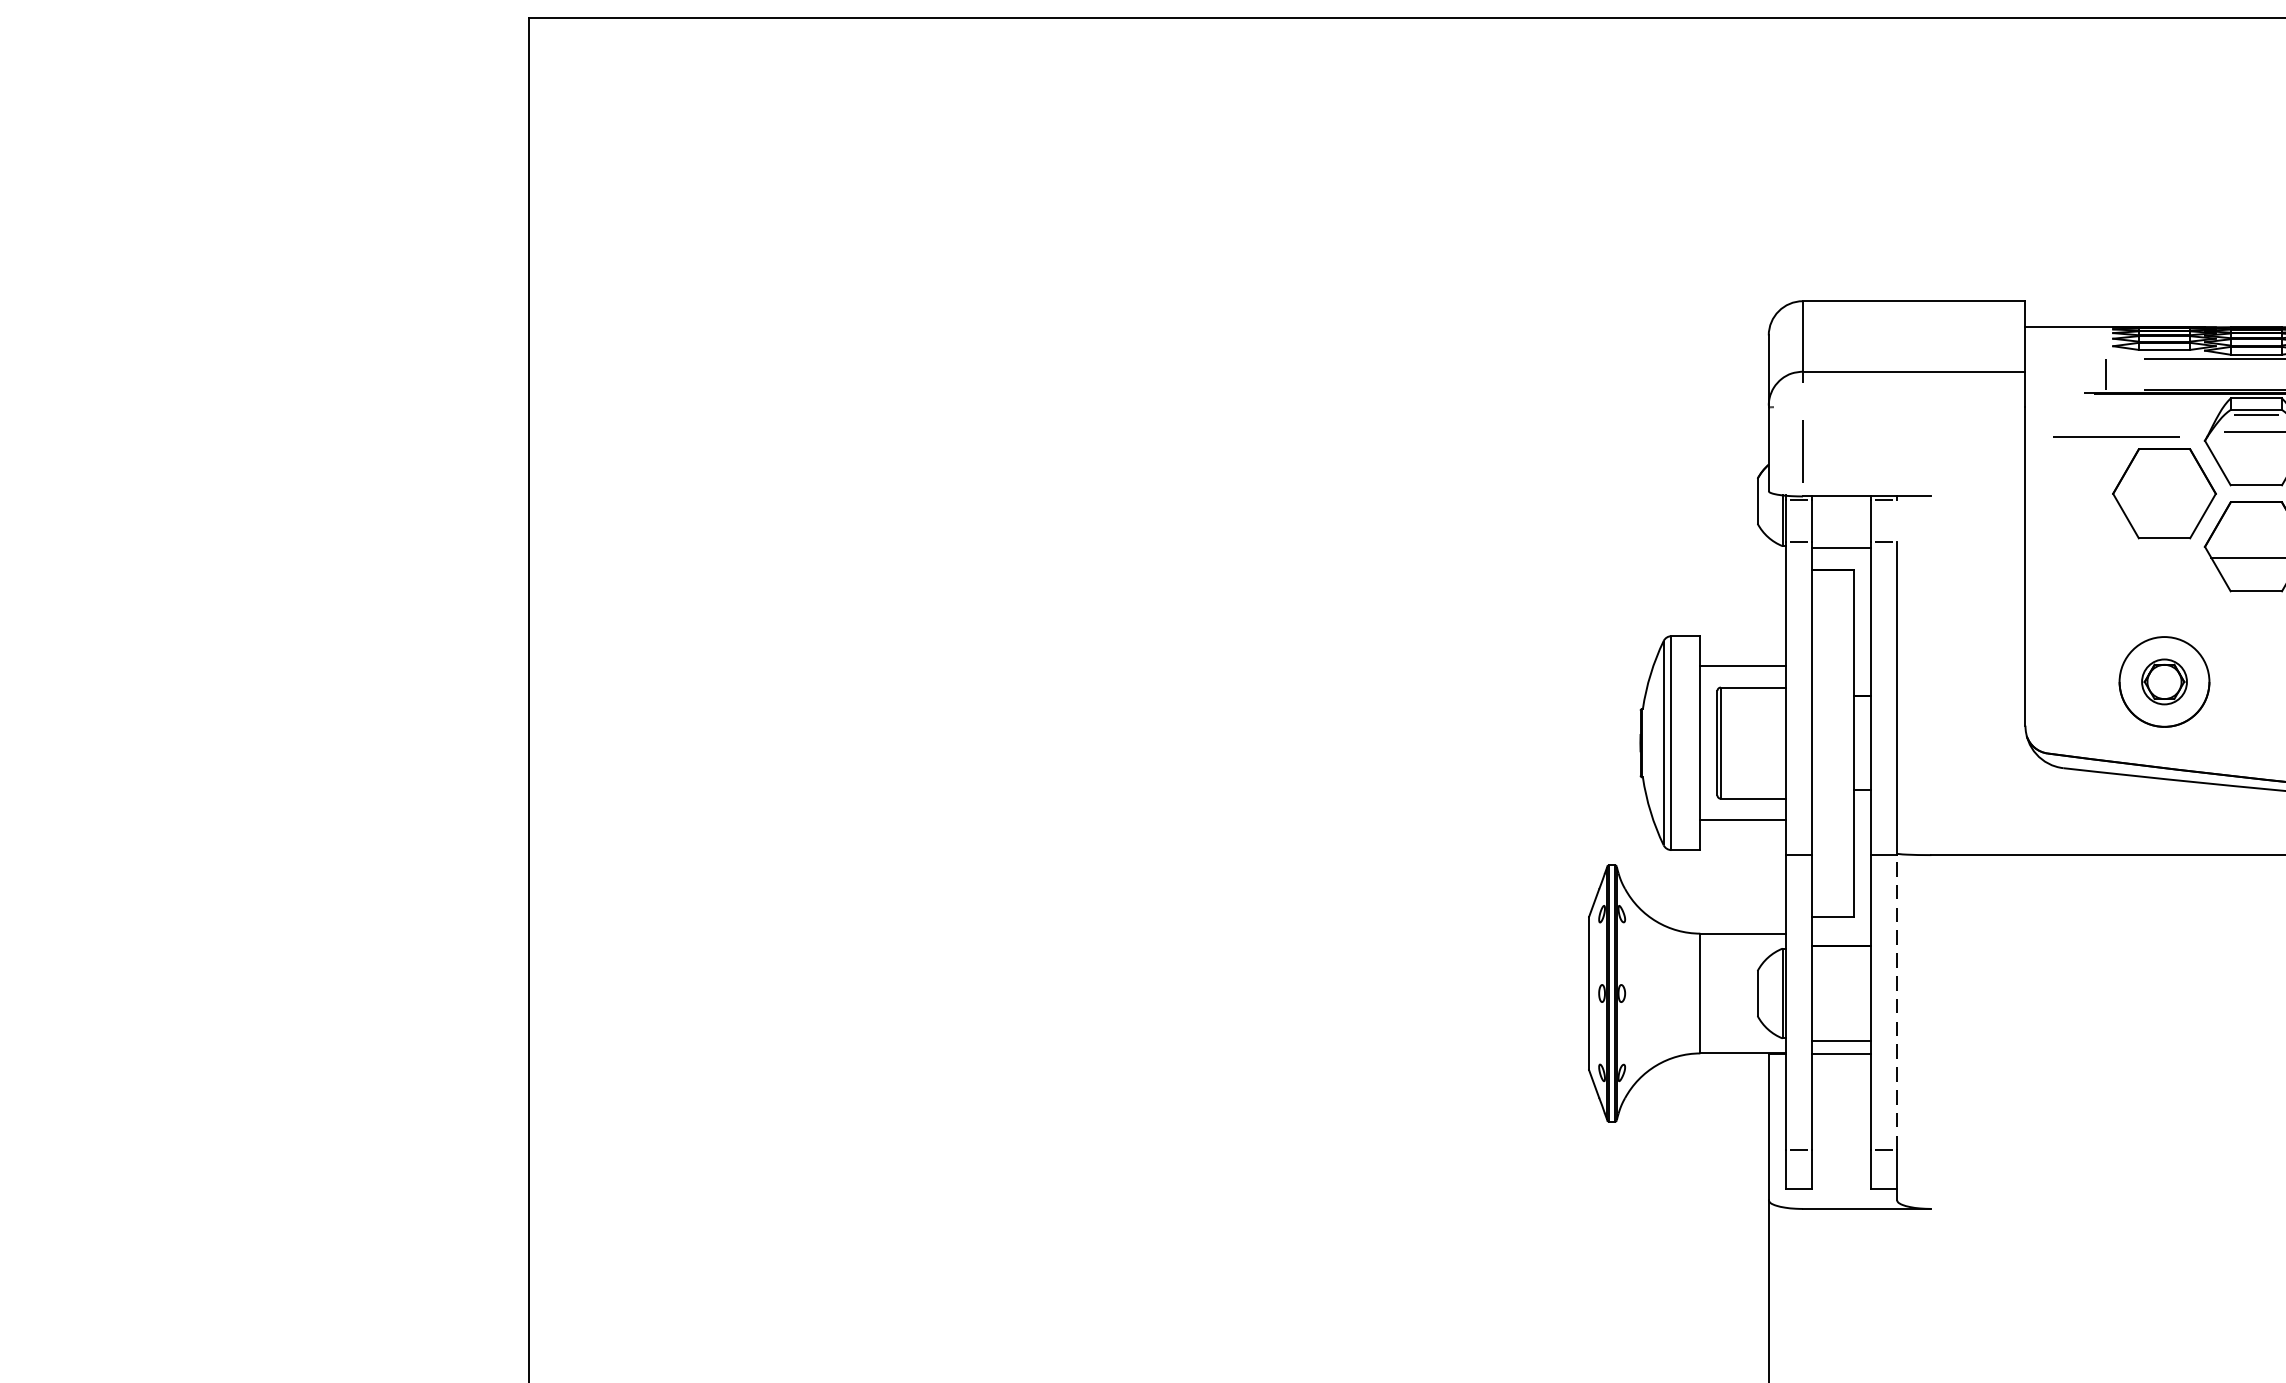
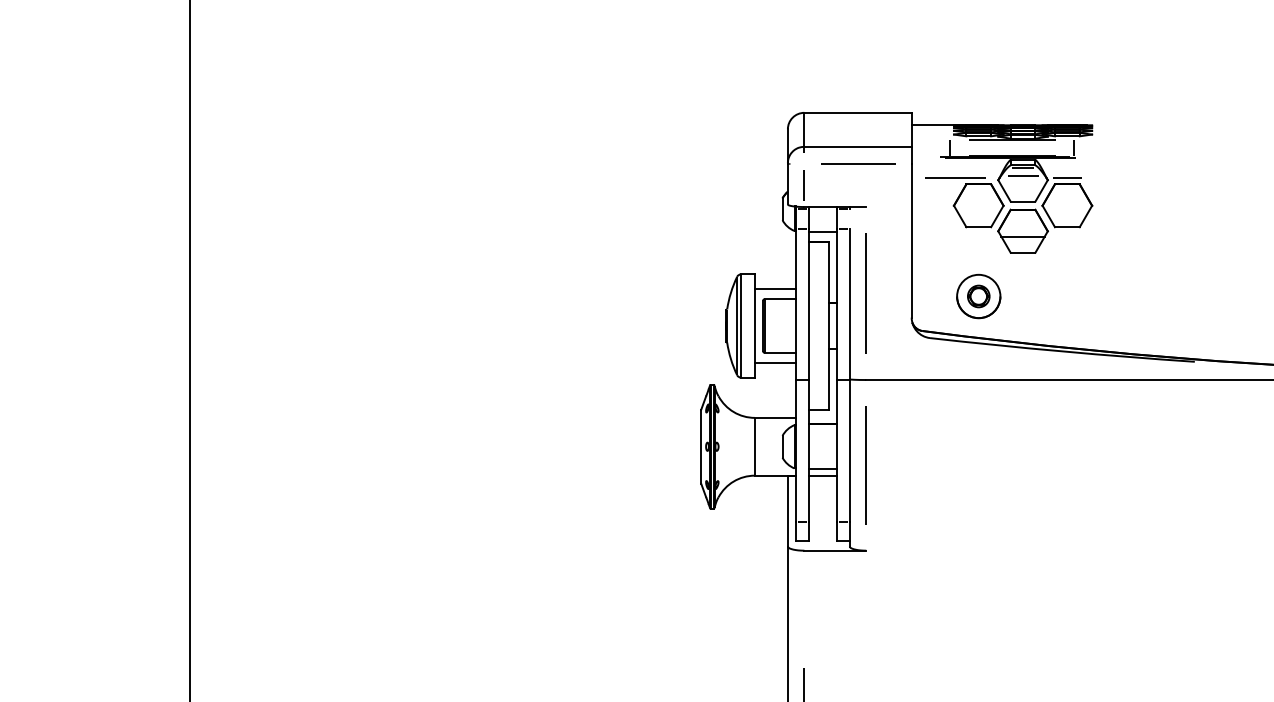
line: (1915, 406) -> (858, 163), added
line: (1931, 675) -> (866, 293), added
line: (1896, 1001) -> (849, 450), dashed -> solid
line: (1931, 1032) -> (866, 465), added

